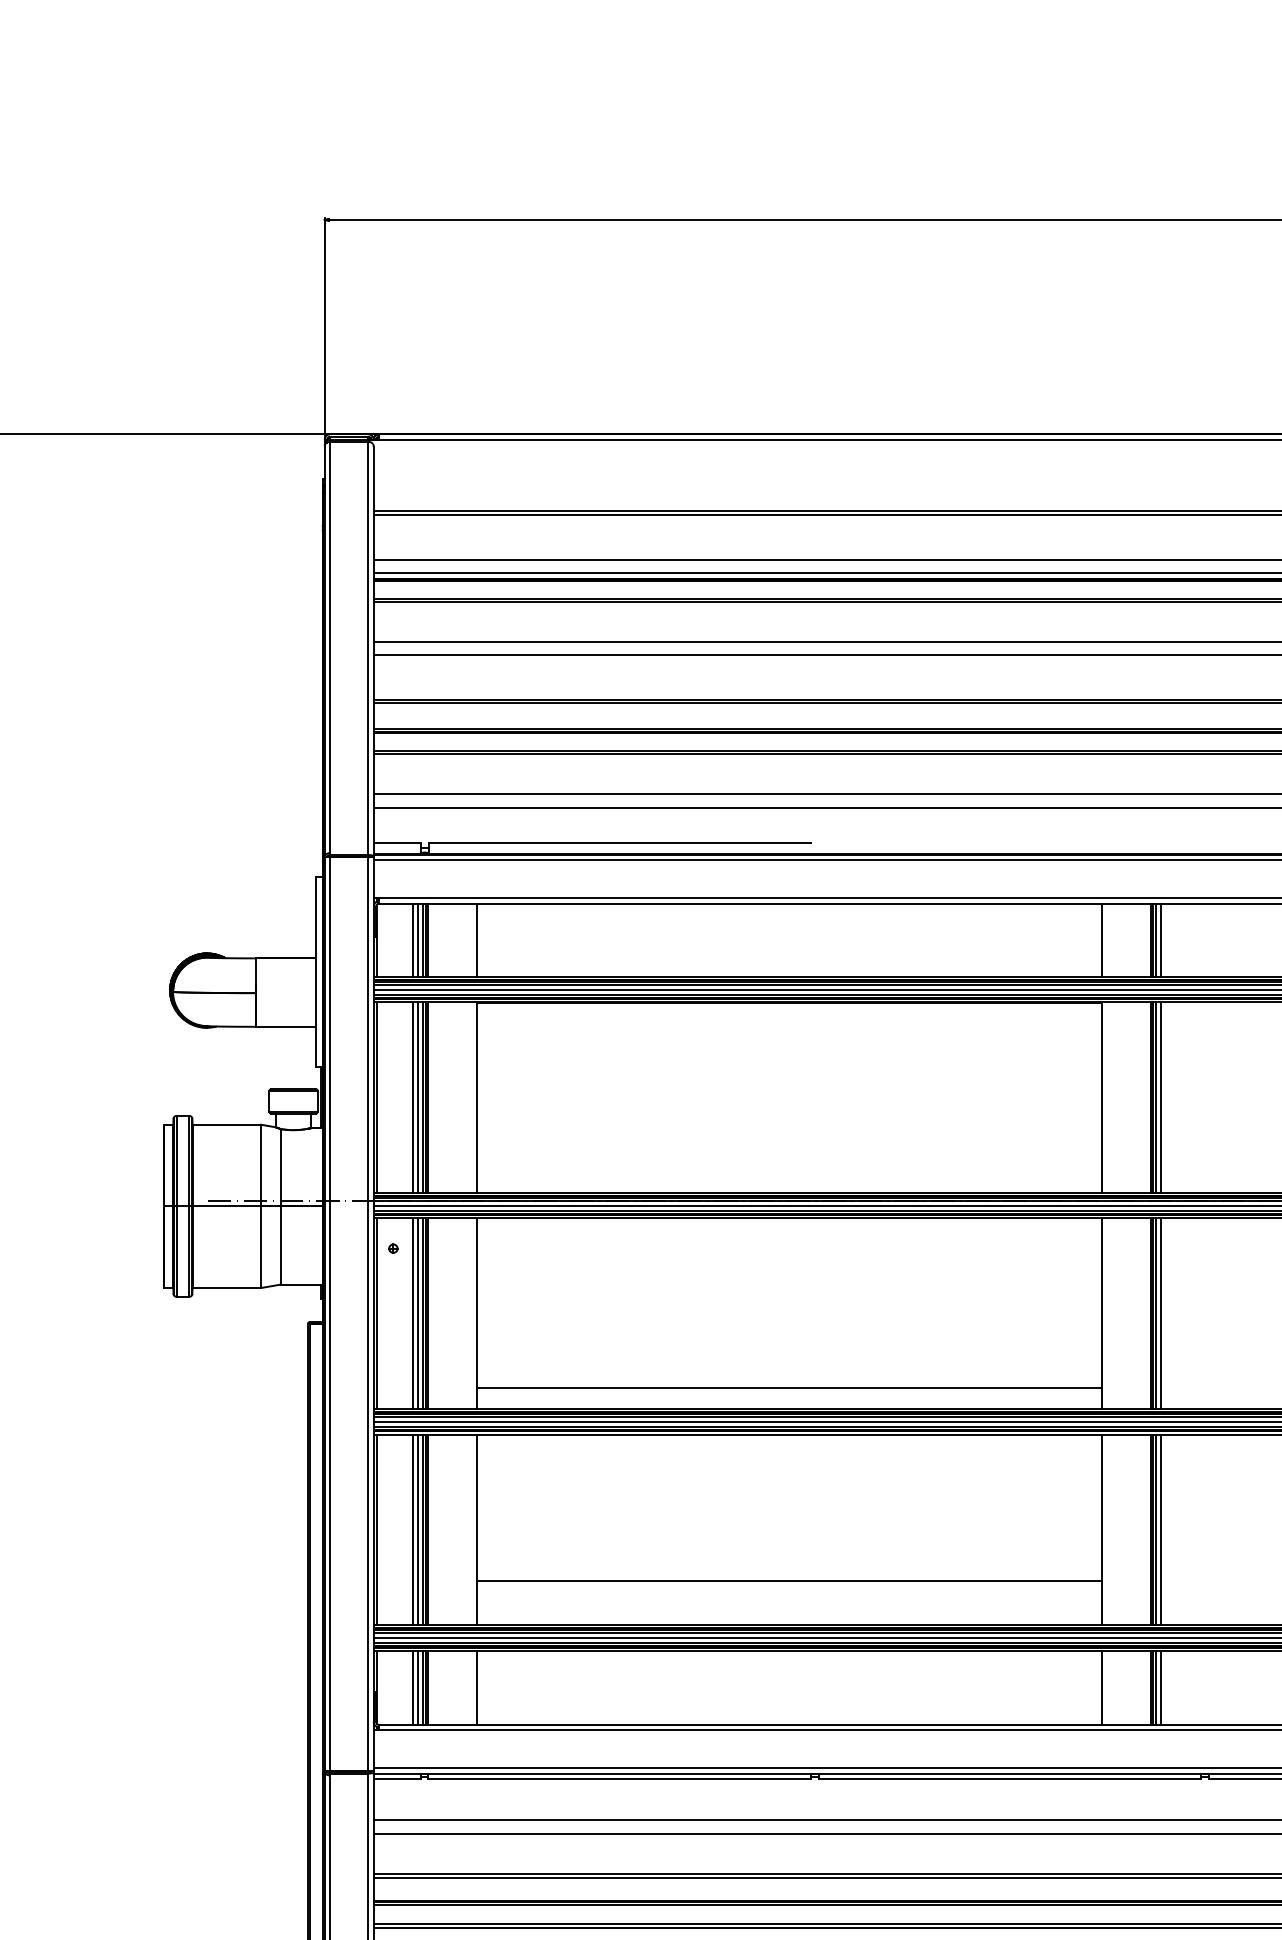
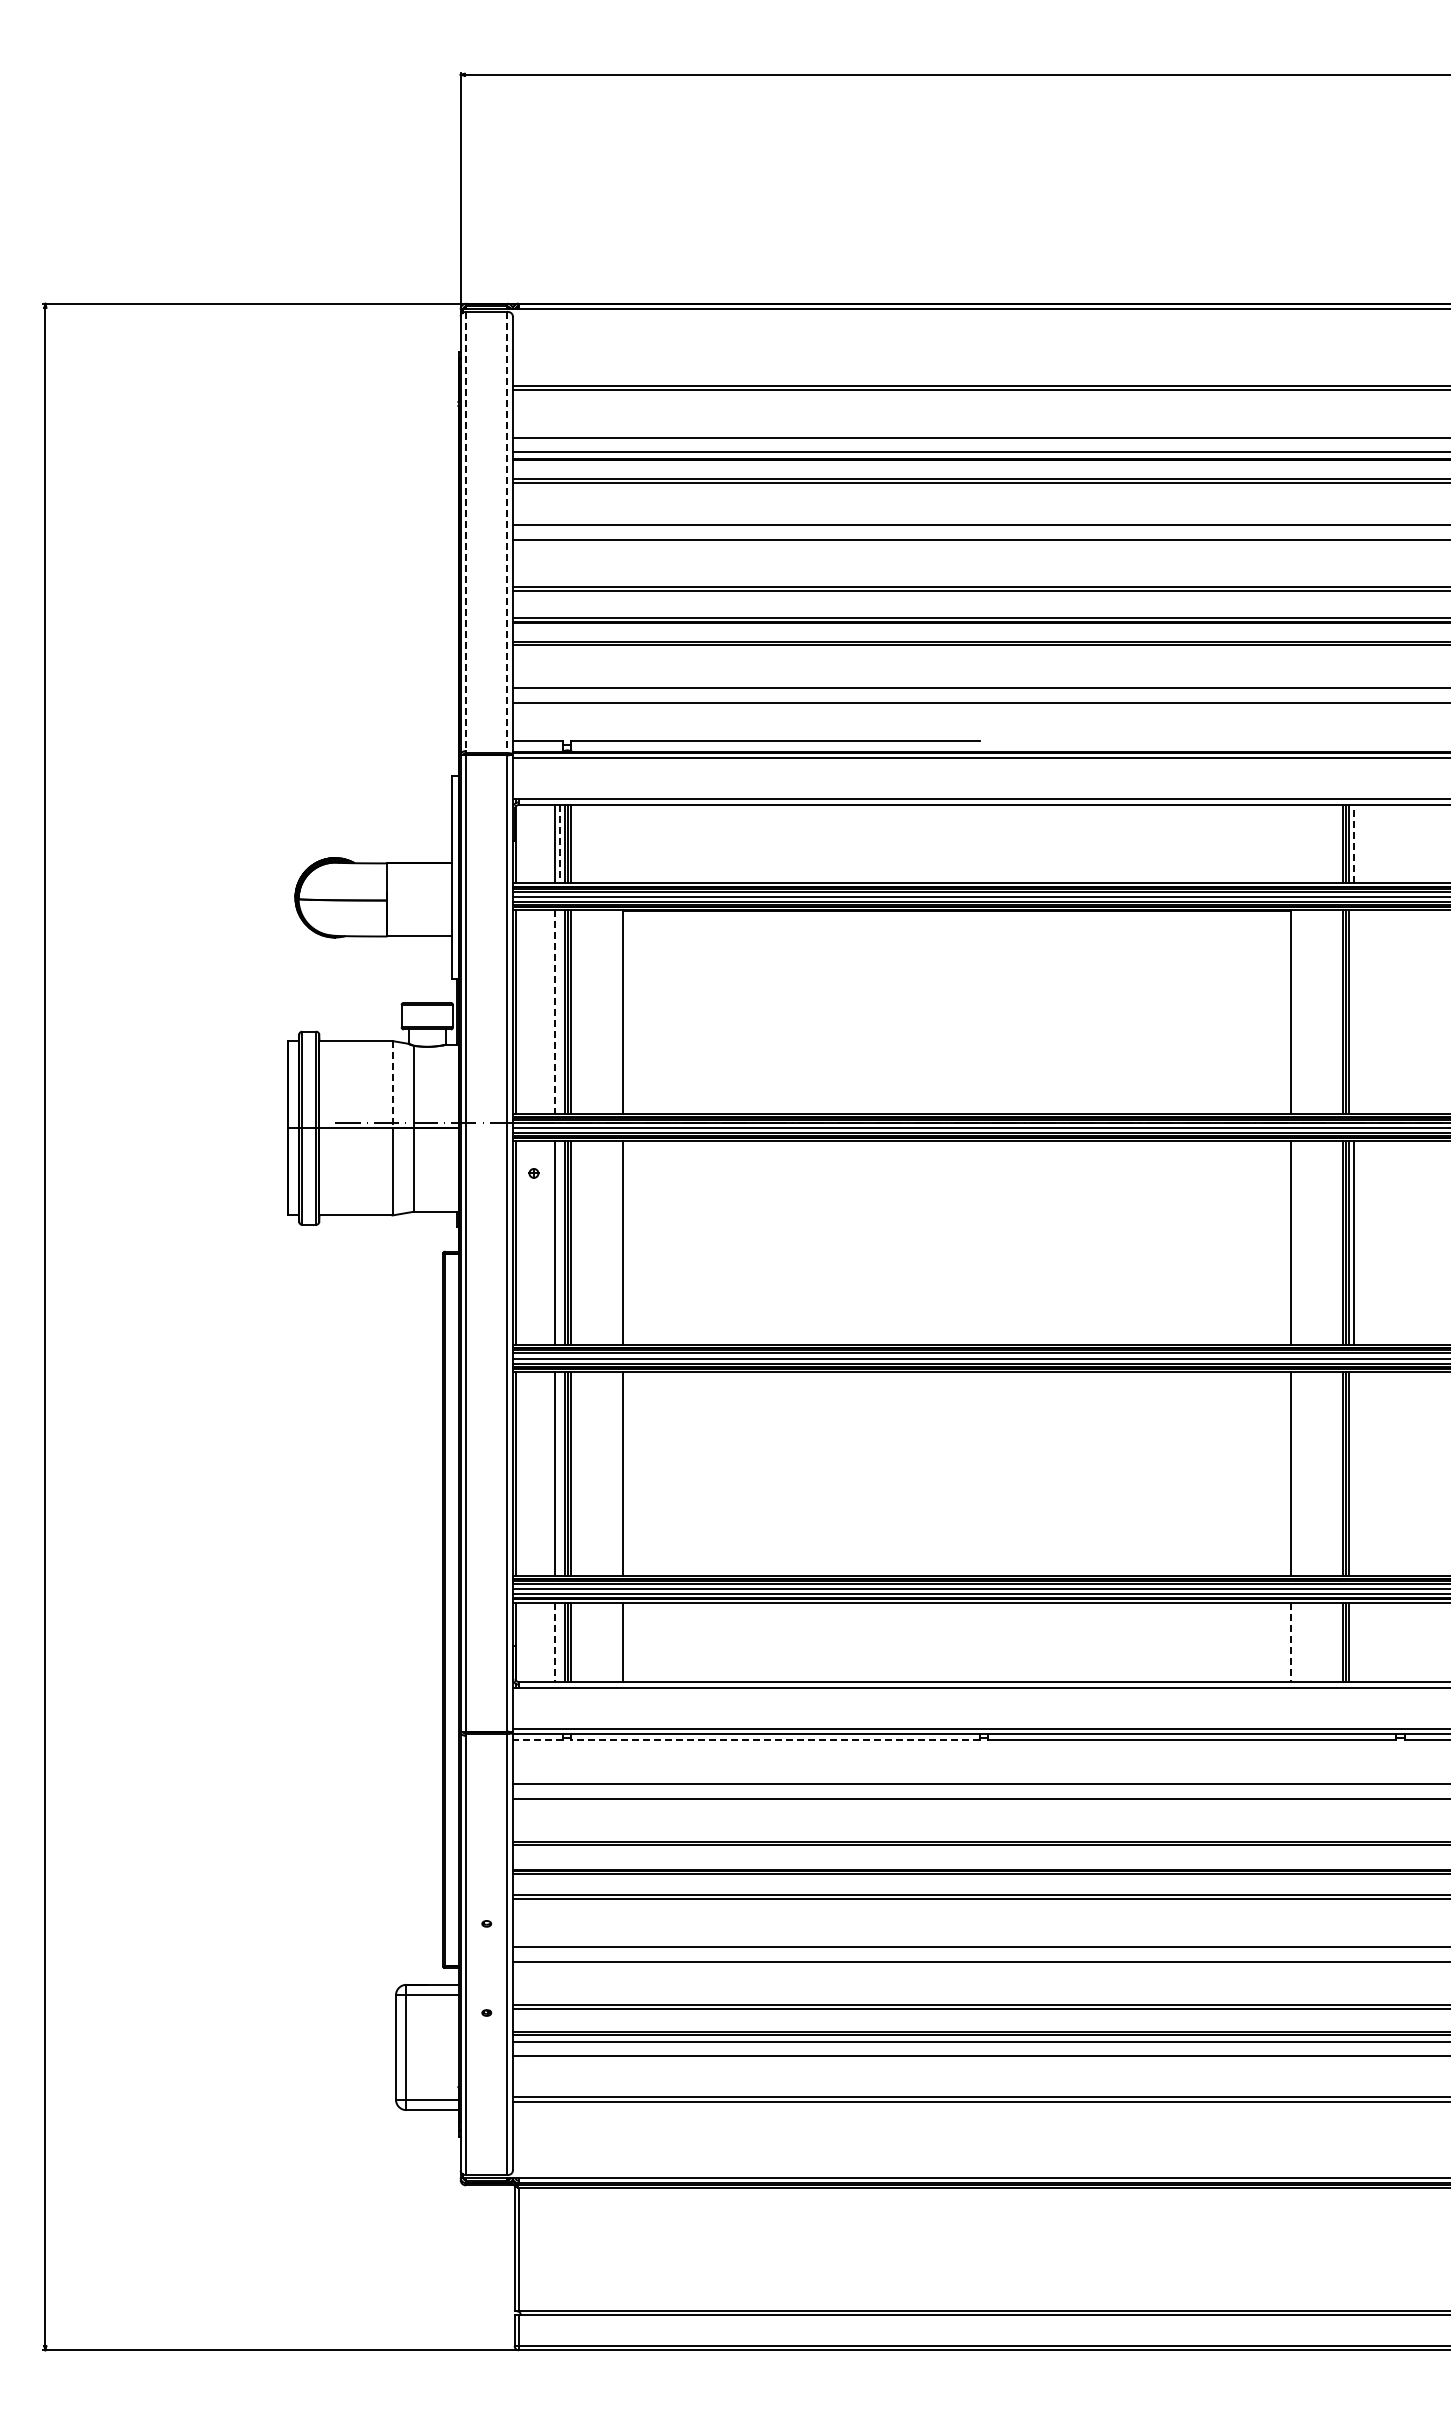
line: (330, 647) -> (466, 531), solid -> dashed
line: (368, 648) -> (507, 532), solid -> dashed
line: (1160, 939) -> (1353, 843), solid -> dashed
line: (417, 940) -> (559, 844), solid -> dashed
line: (476, 940) -> (622, 844), removed
line: (1102, 940) -> (1291, 844), removed
line: (412, 1097) -> (554, 1012), solid -> dashed
line: (417, 1097) -> (559, 1012), removed
line: (1160, 1097) -> (1353, 1012), removed
line: (260, 1165) -> (392, 1084), solid -> dashed
line: (417, 1313) -> (559, 1242), removed
line: (789, 1388) -> (956, 1322), removed
line: (417, 1529) -> (559, 1473), removed
line: (1160, 1529) -> (1353, 1473), removed
line: (789, 1581) -> (956, 1528), removed
line: (417, 1686) -> (559, 1641), removed
line: (1160, 1686) -> (1353, 1641), removed
line: (412, 1687) -> (554, 1642), solid -> dashed
line: (1102, 1687) -> (1291, 1642), solid -> dashed
line: (396, 1778) -> (537, 1739), solid -> dashed
line: (618, 1778) -> (774, 1739), solid -> dashed

